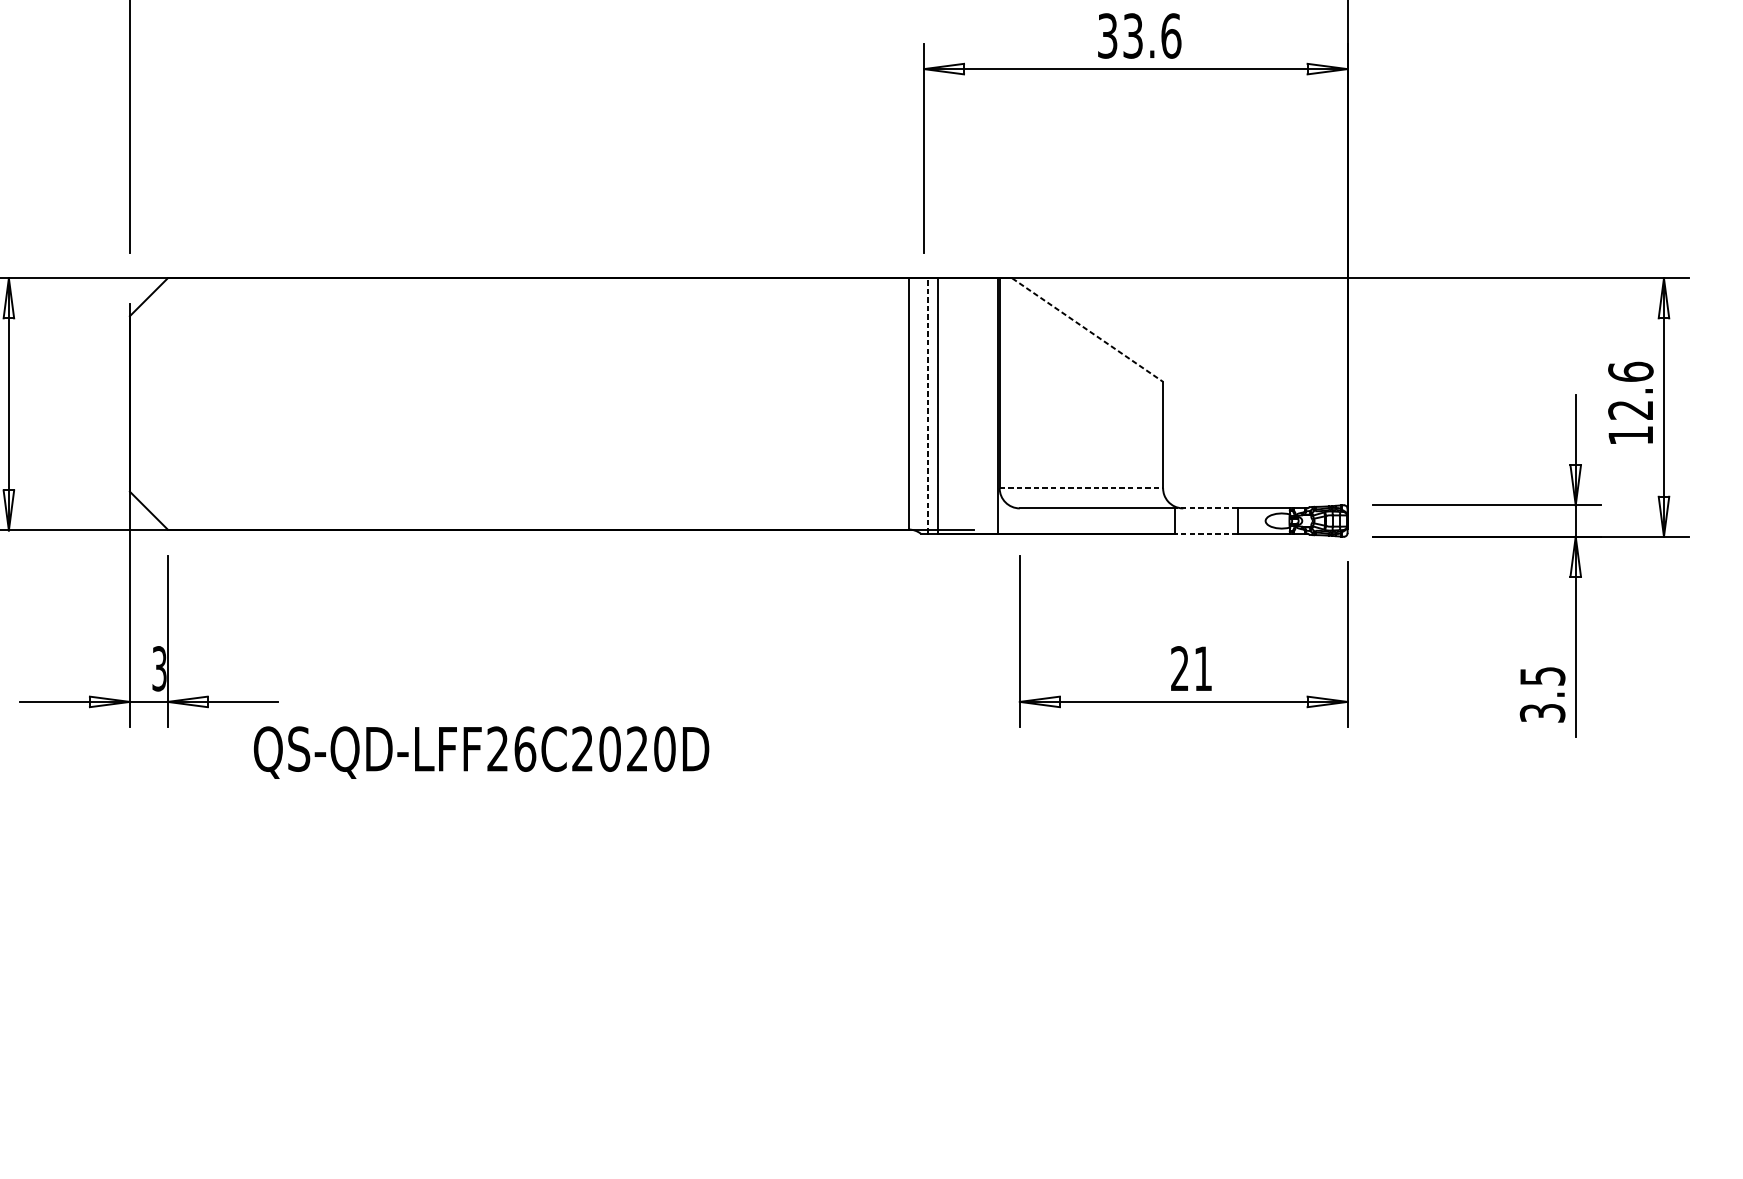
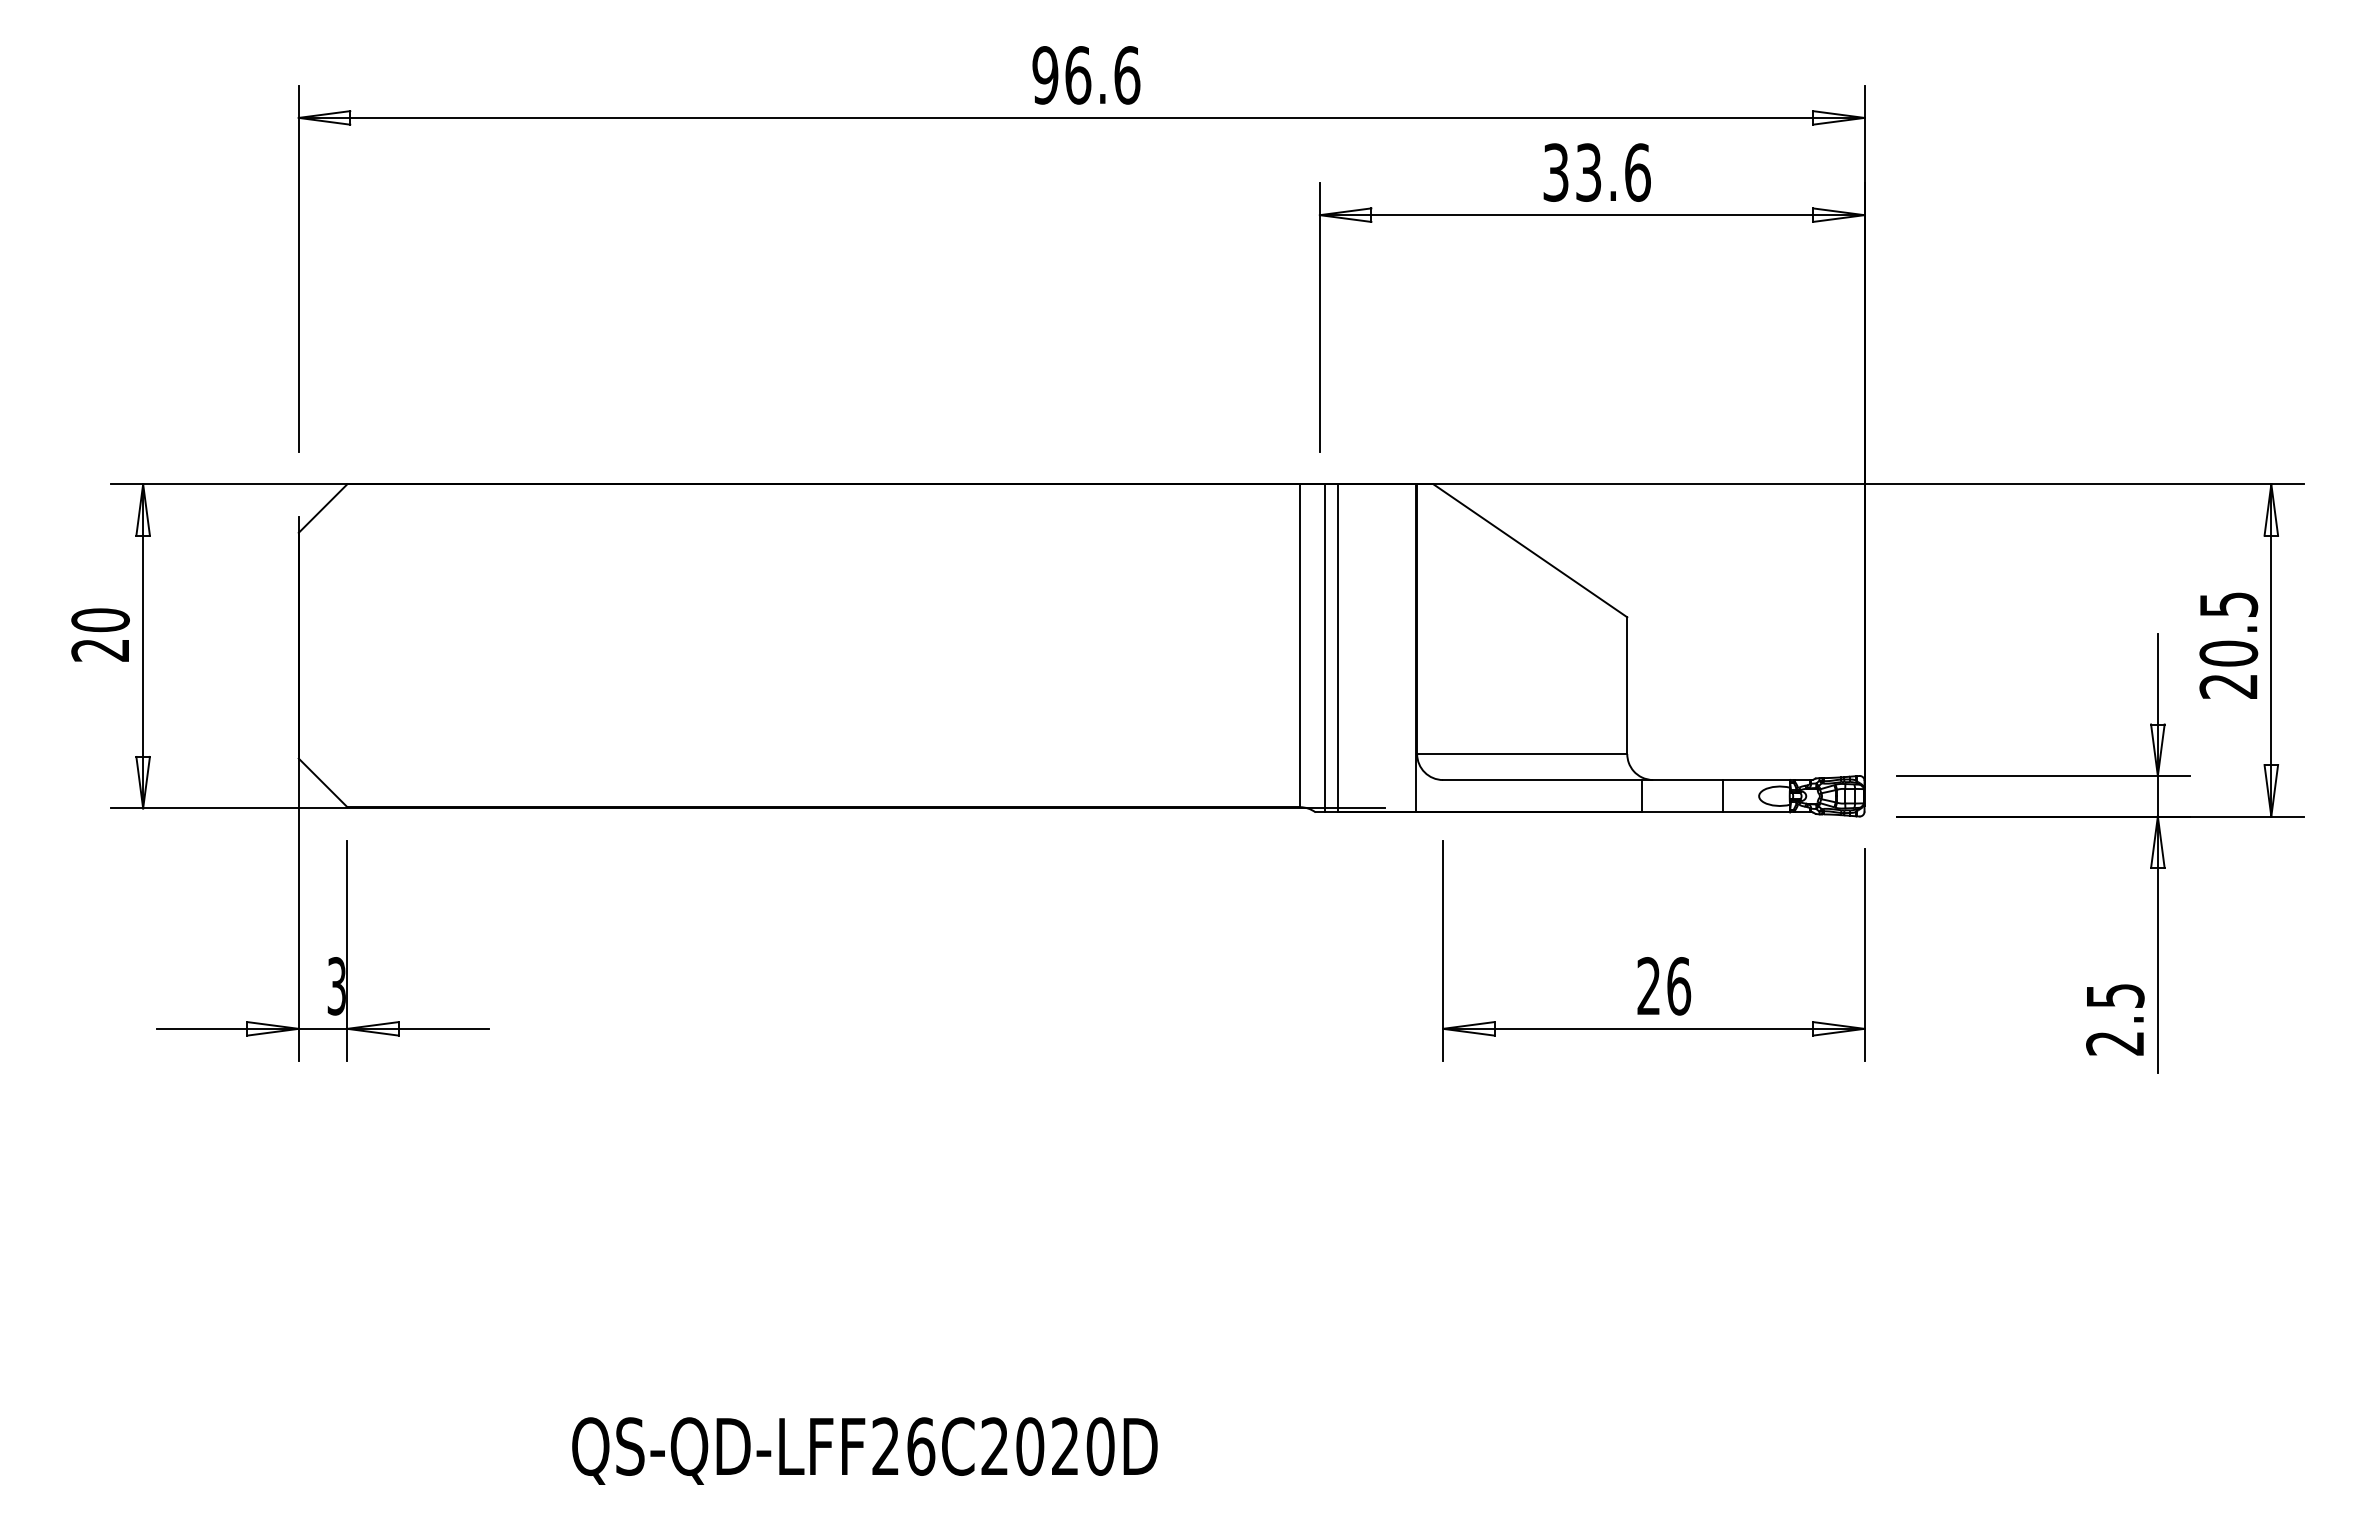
line: (1087, 329) -> (1530, 550), dashed -> solid
text: (1630, 403) -> (2228, 644), 12.6 -> 20.5
line: (928, 405) -> (1325, 647), dashed -> solid
line: (1081, 488) -> (1522, 754), dashed -> solid
line: (1206, 508) -> (1682, 780), dashed -> solid
line: (1206, 533) -> (1682, 812), dashed -> solid
text: (1203, 668) -> (1679, 986), 21 -> 26
text: (1542, 713) -> (2115, 1043), 3.5 -> 2.5
text: (481, 752) -> (864, 1450), moved

